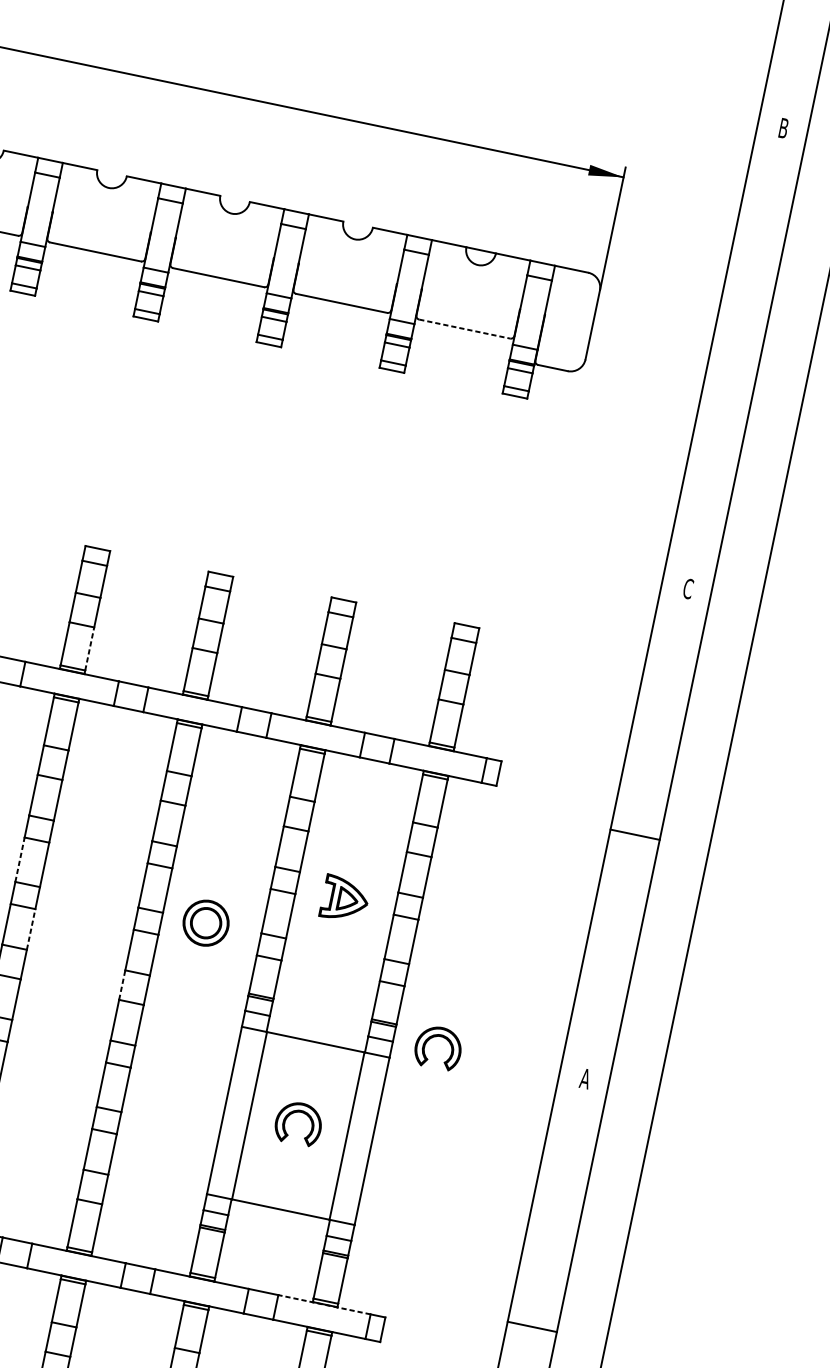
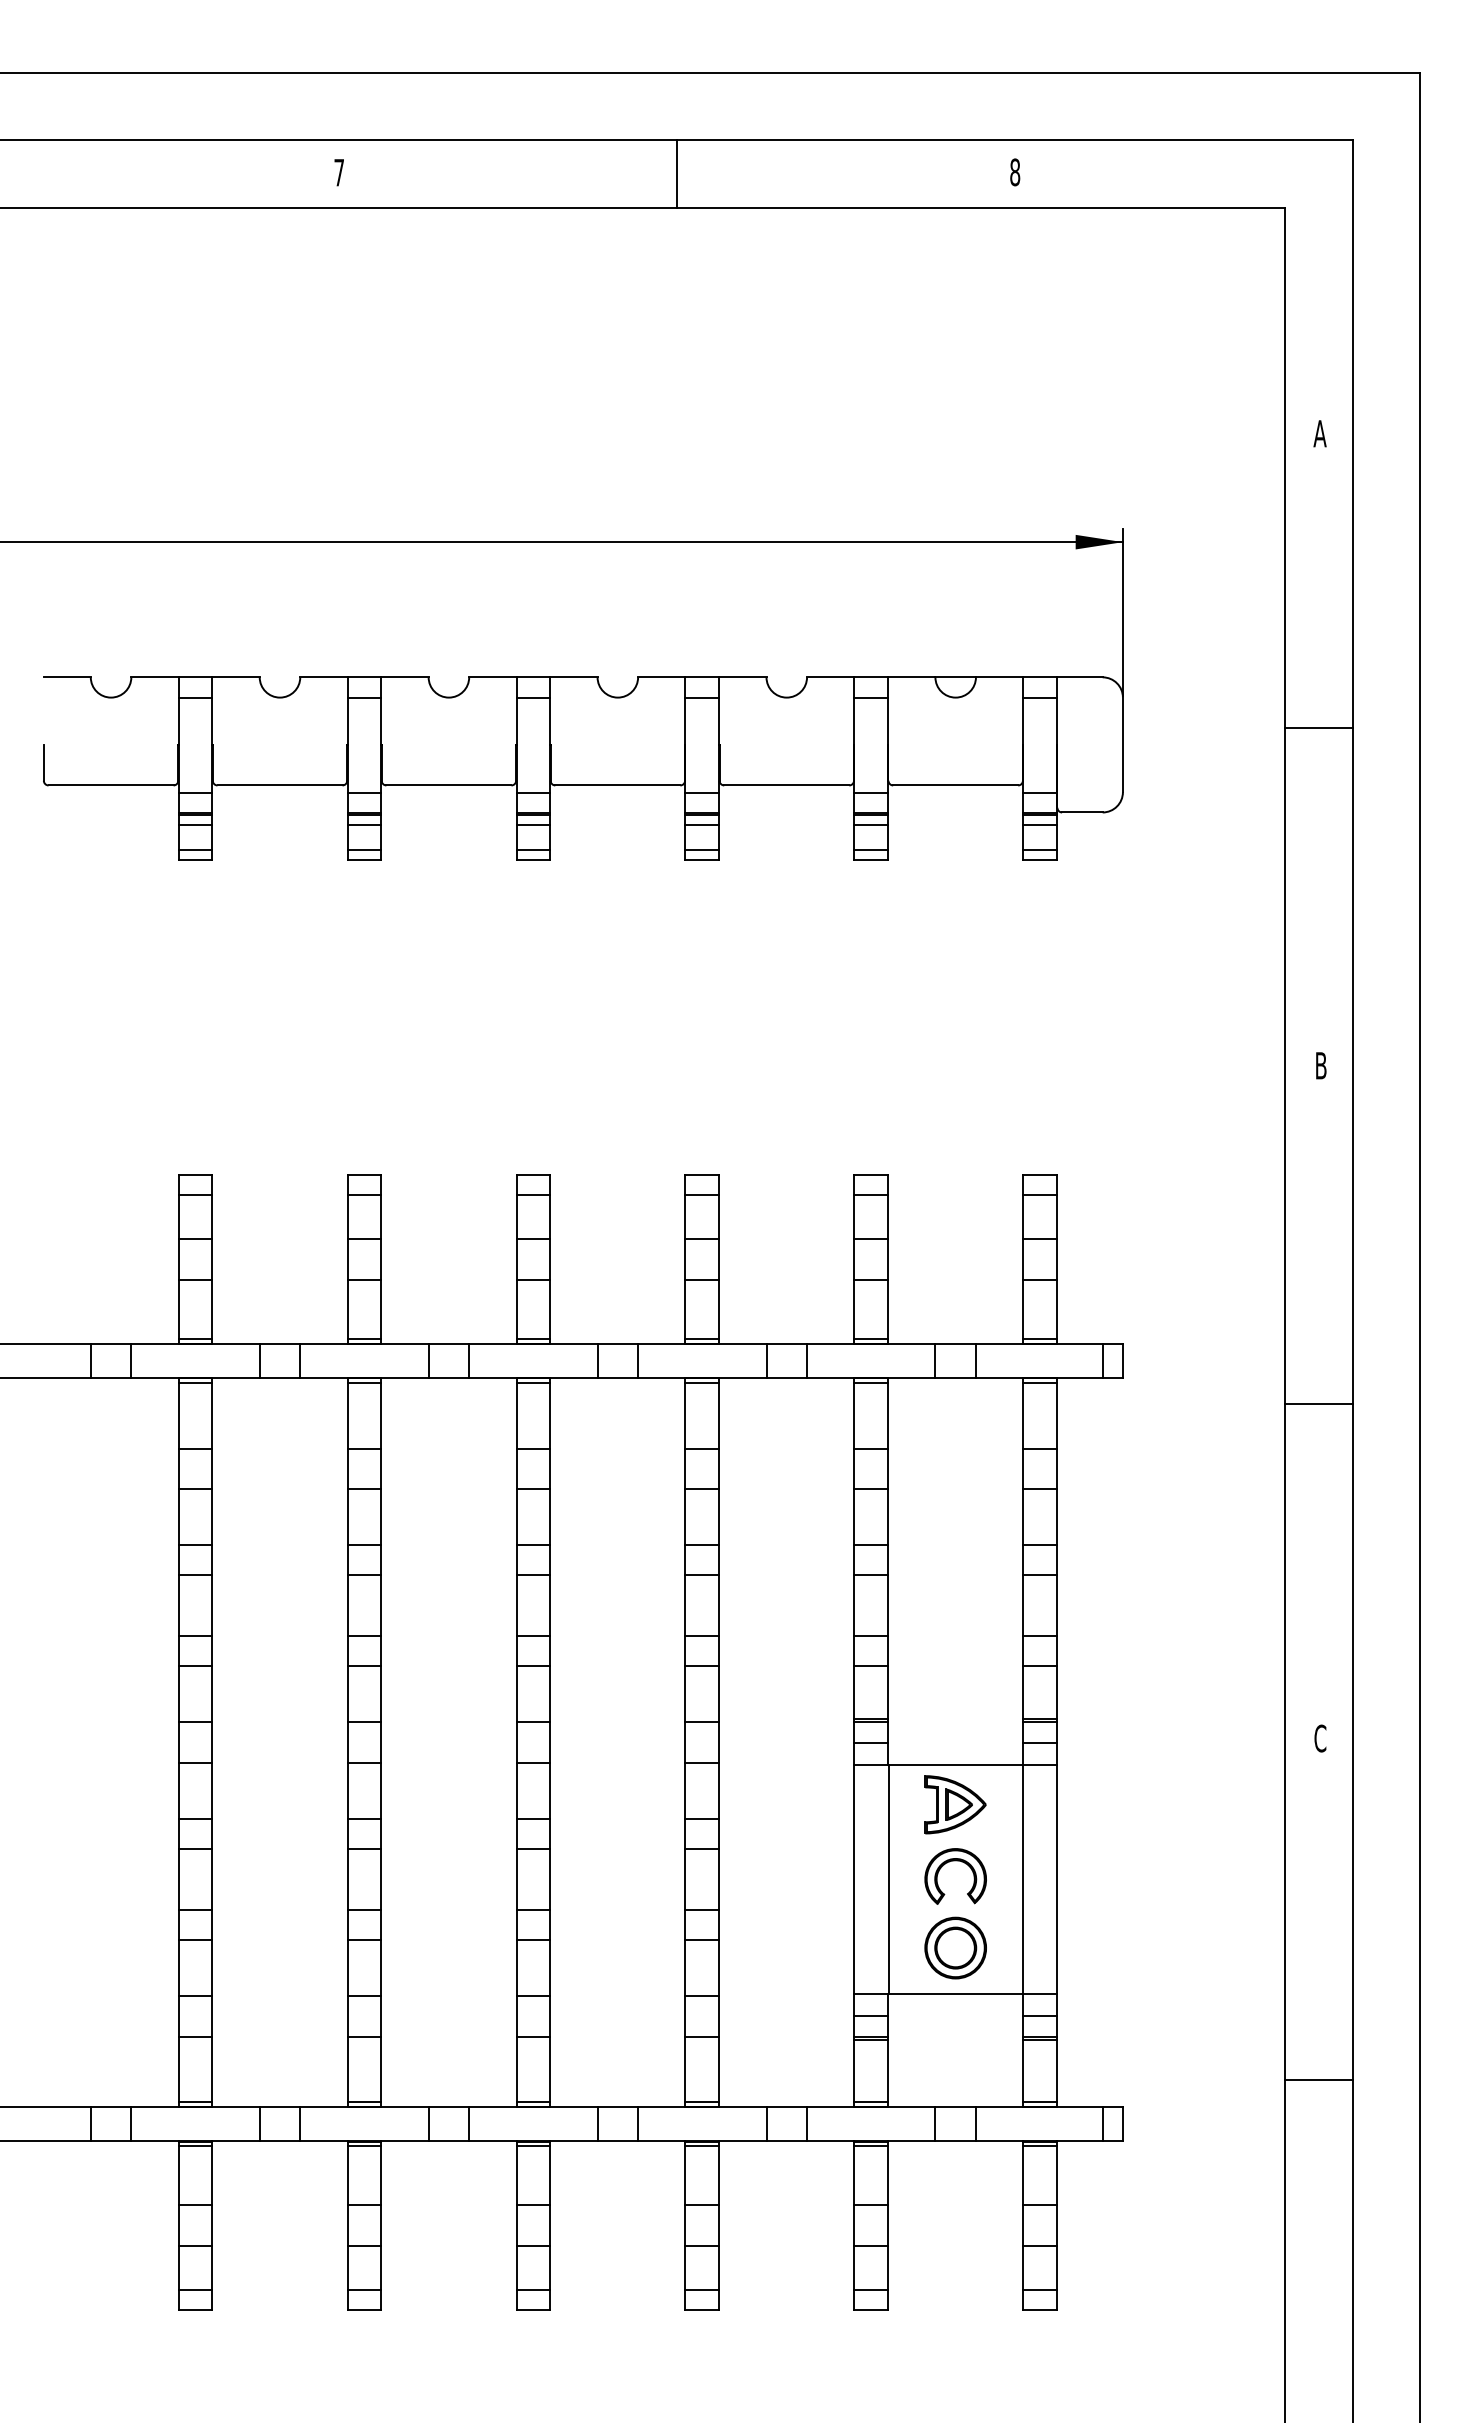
text: (783, 128) -> (1319, 433), B -> A
line: (464, 329) -> (955, 785), dashed -> solid
line: (737, 342) -> (1318, 728), added
text: (687, 588) -> (1320, 1065), C -> B
line: (89, 649) -> (550, 1309), dashed -> solid
line: (20, 859) -> (516, 1605), dashed -> solid
part: (345, 899) -> (955, 1804), moved
part: (206, 922) -> (955, 1947), moved
line: (31, 929) -> (550, 1694), dashed -> solid
line: (122, 985) -> (685, 1742), dashed -> solid
part: (440, 1037) -> (1118, 1723), removed
text: (584, 1078) -> (1319, 1738), A -> C
line: (323, 1304) -> (1038, 2107), dashed -> solid

